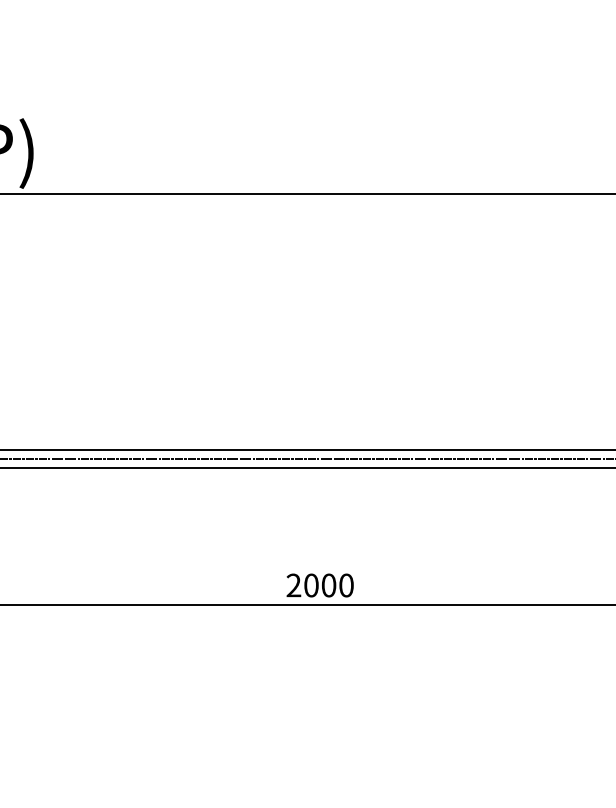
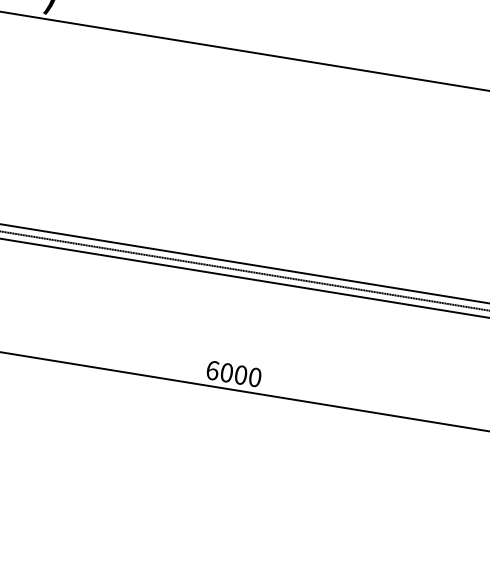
text: (293, 585) -> (212, 370), 2000 -> 6000

